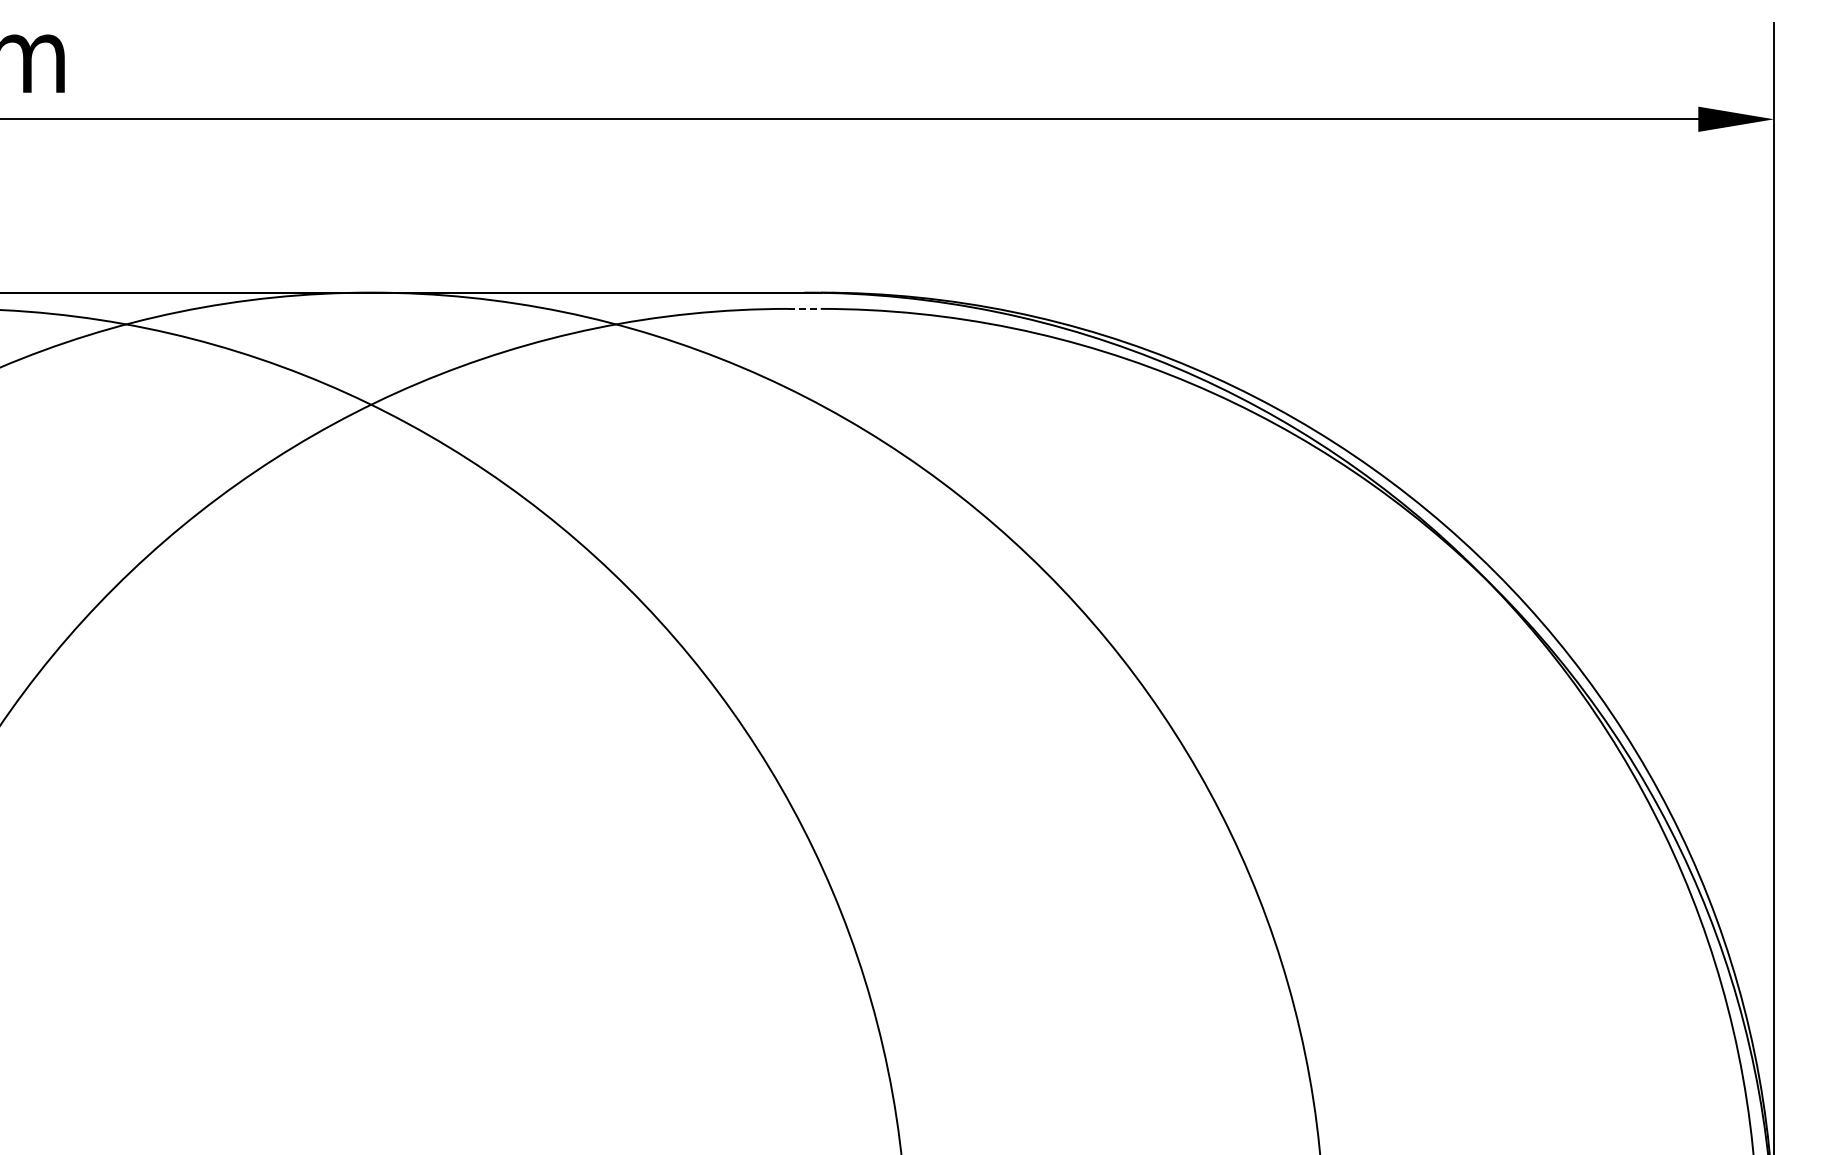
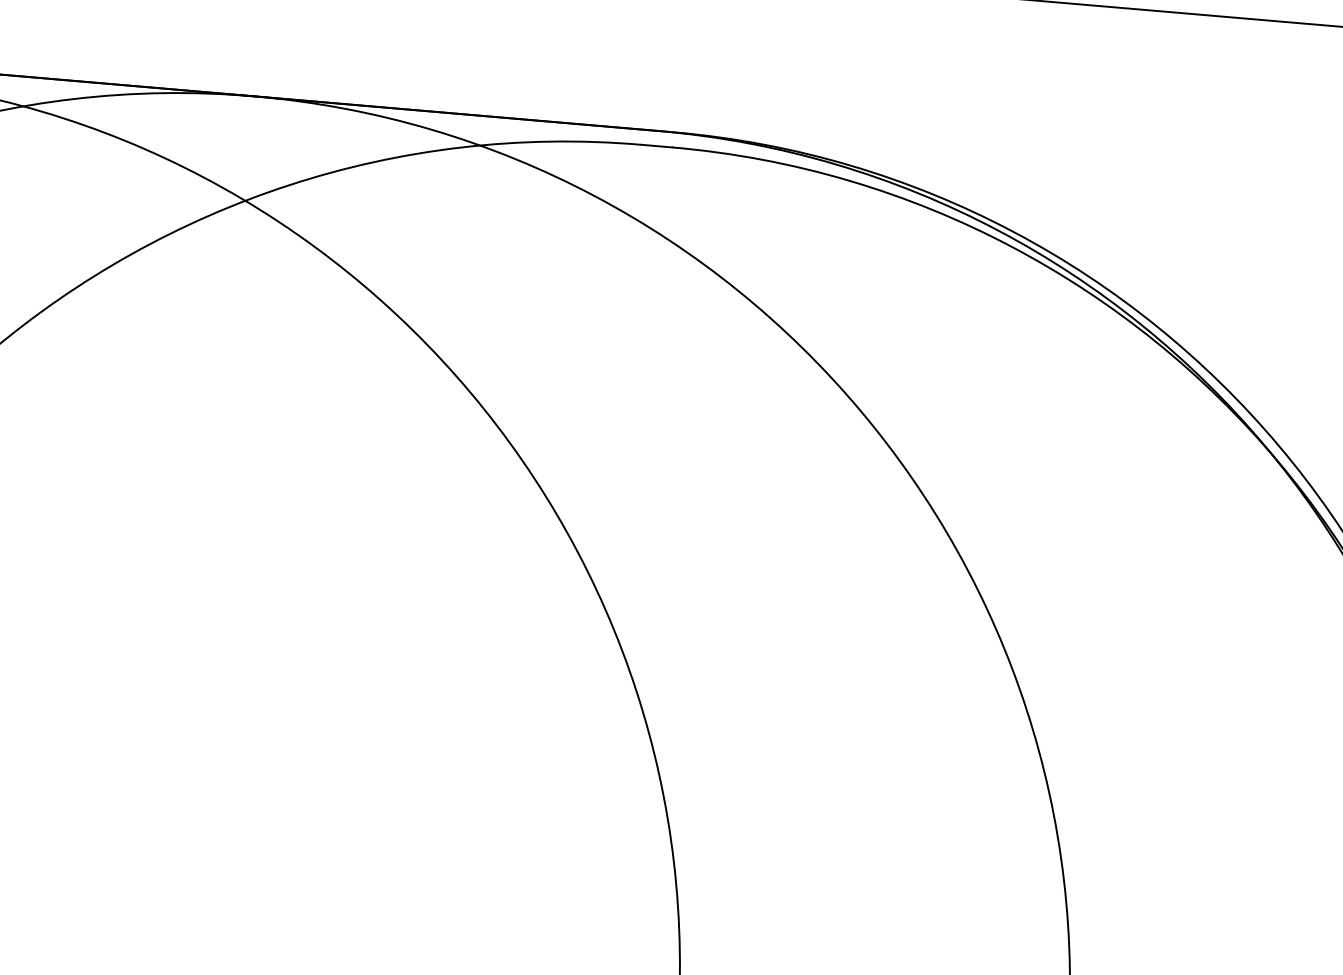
line: (805, 308) -> (657, 145), dashed -> solid

